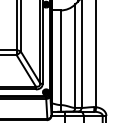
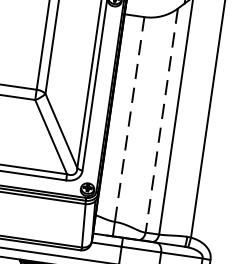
line: (75, 56) -> (162, 121), solid -> dashed
line: (60, 57) -> (129, 118), solid -> dashed

